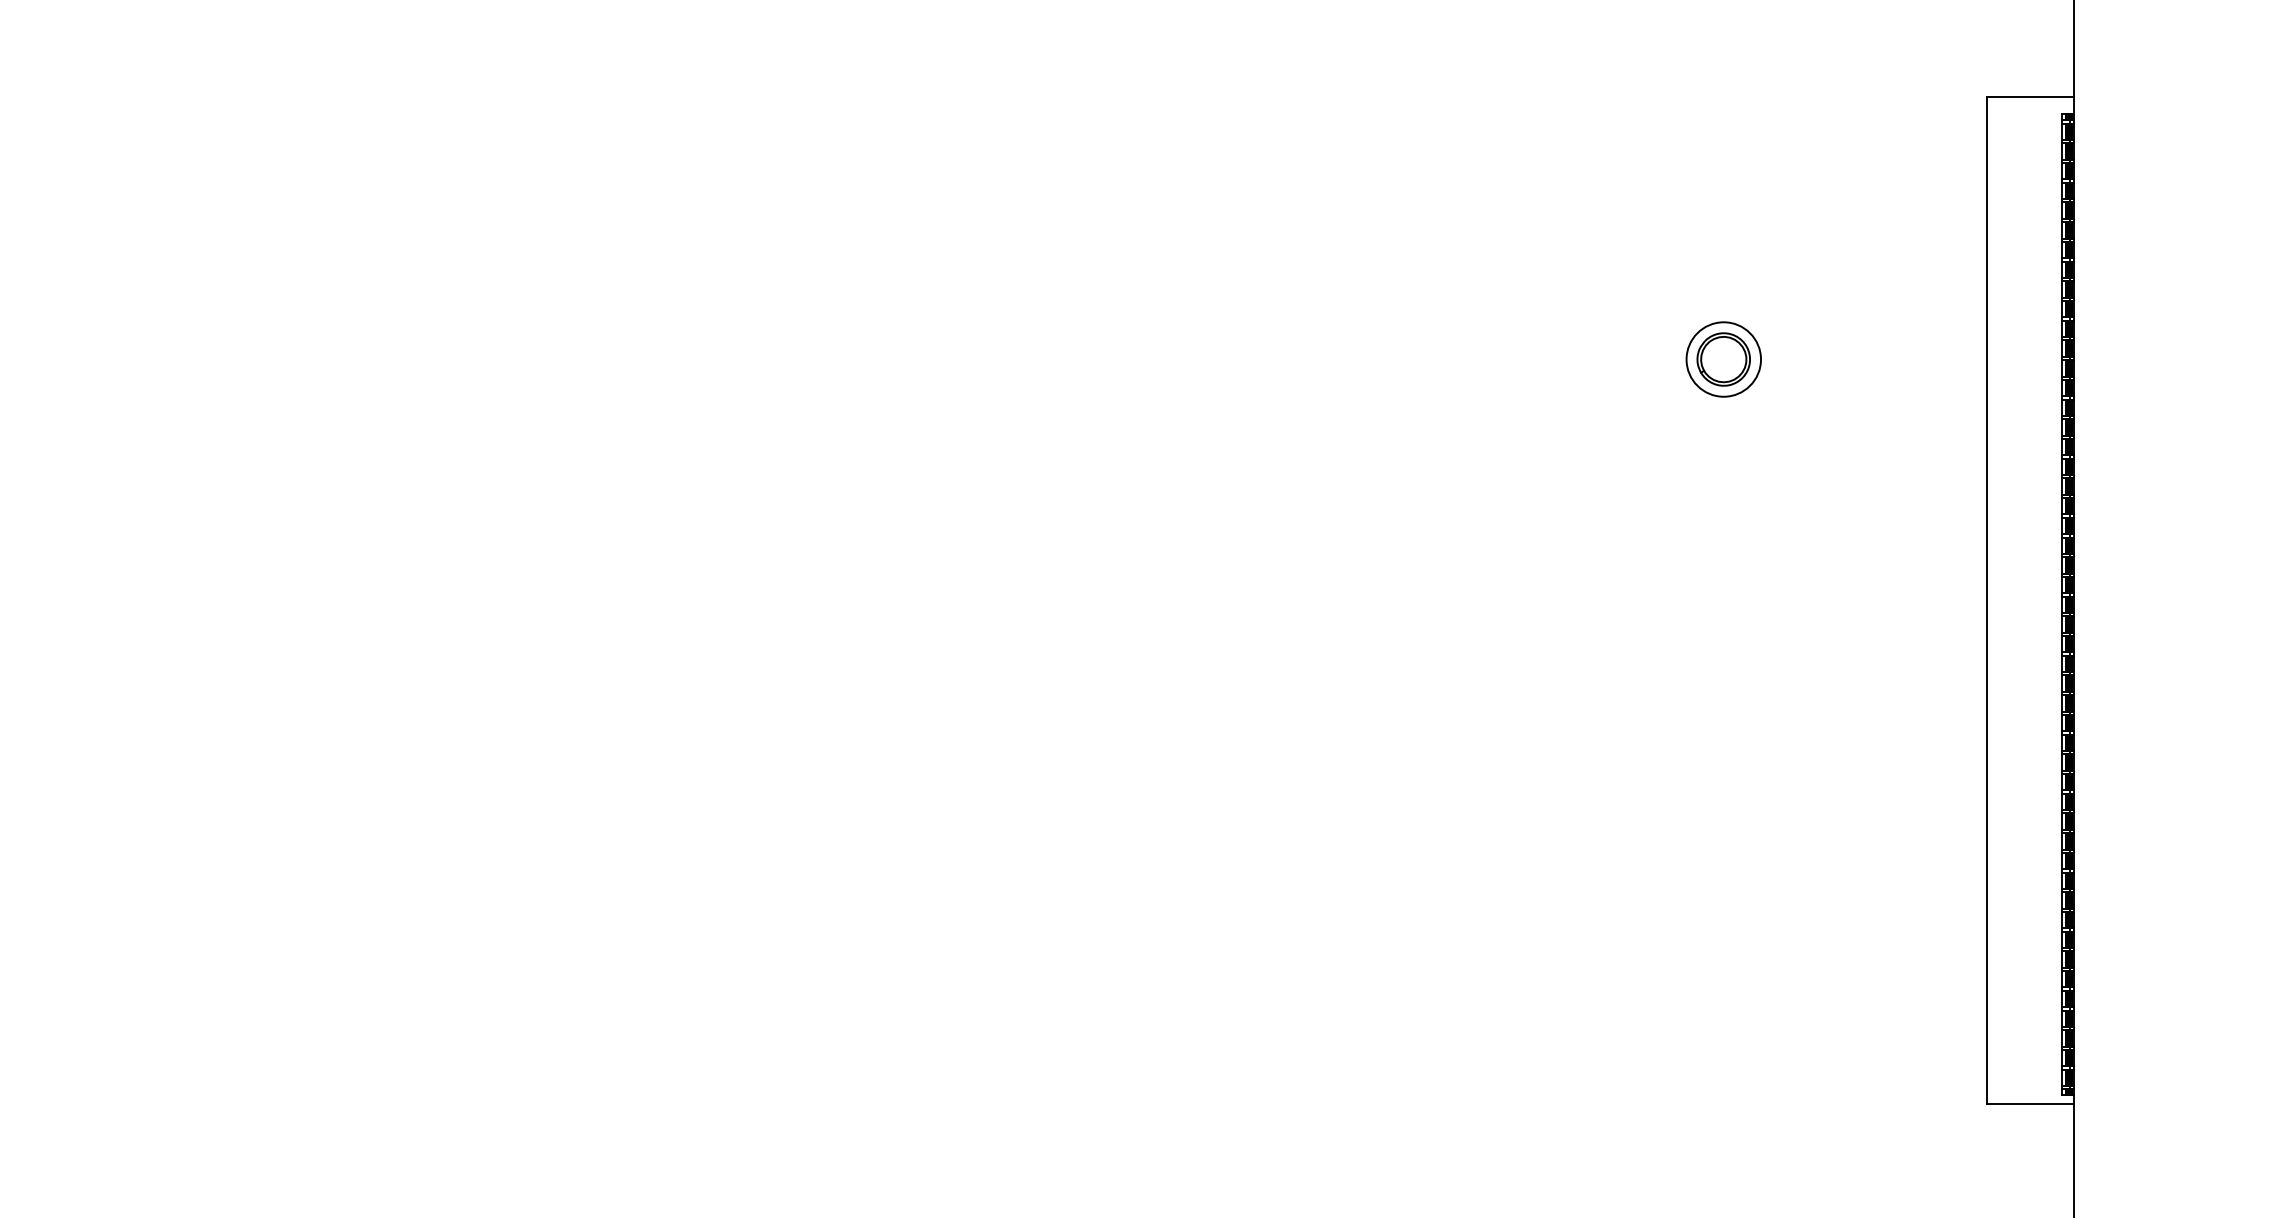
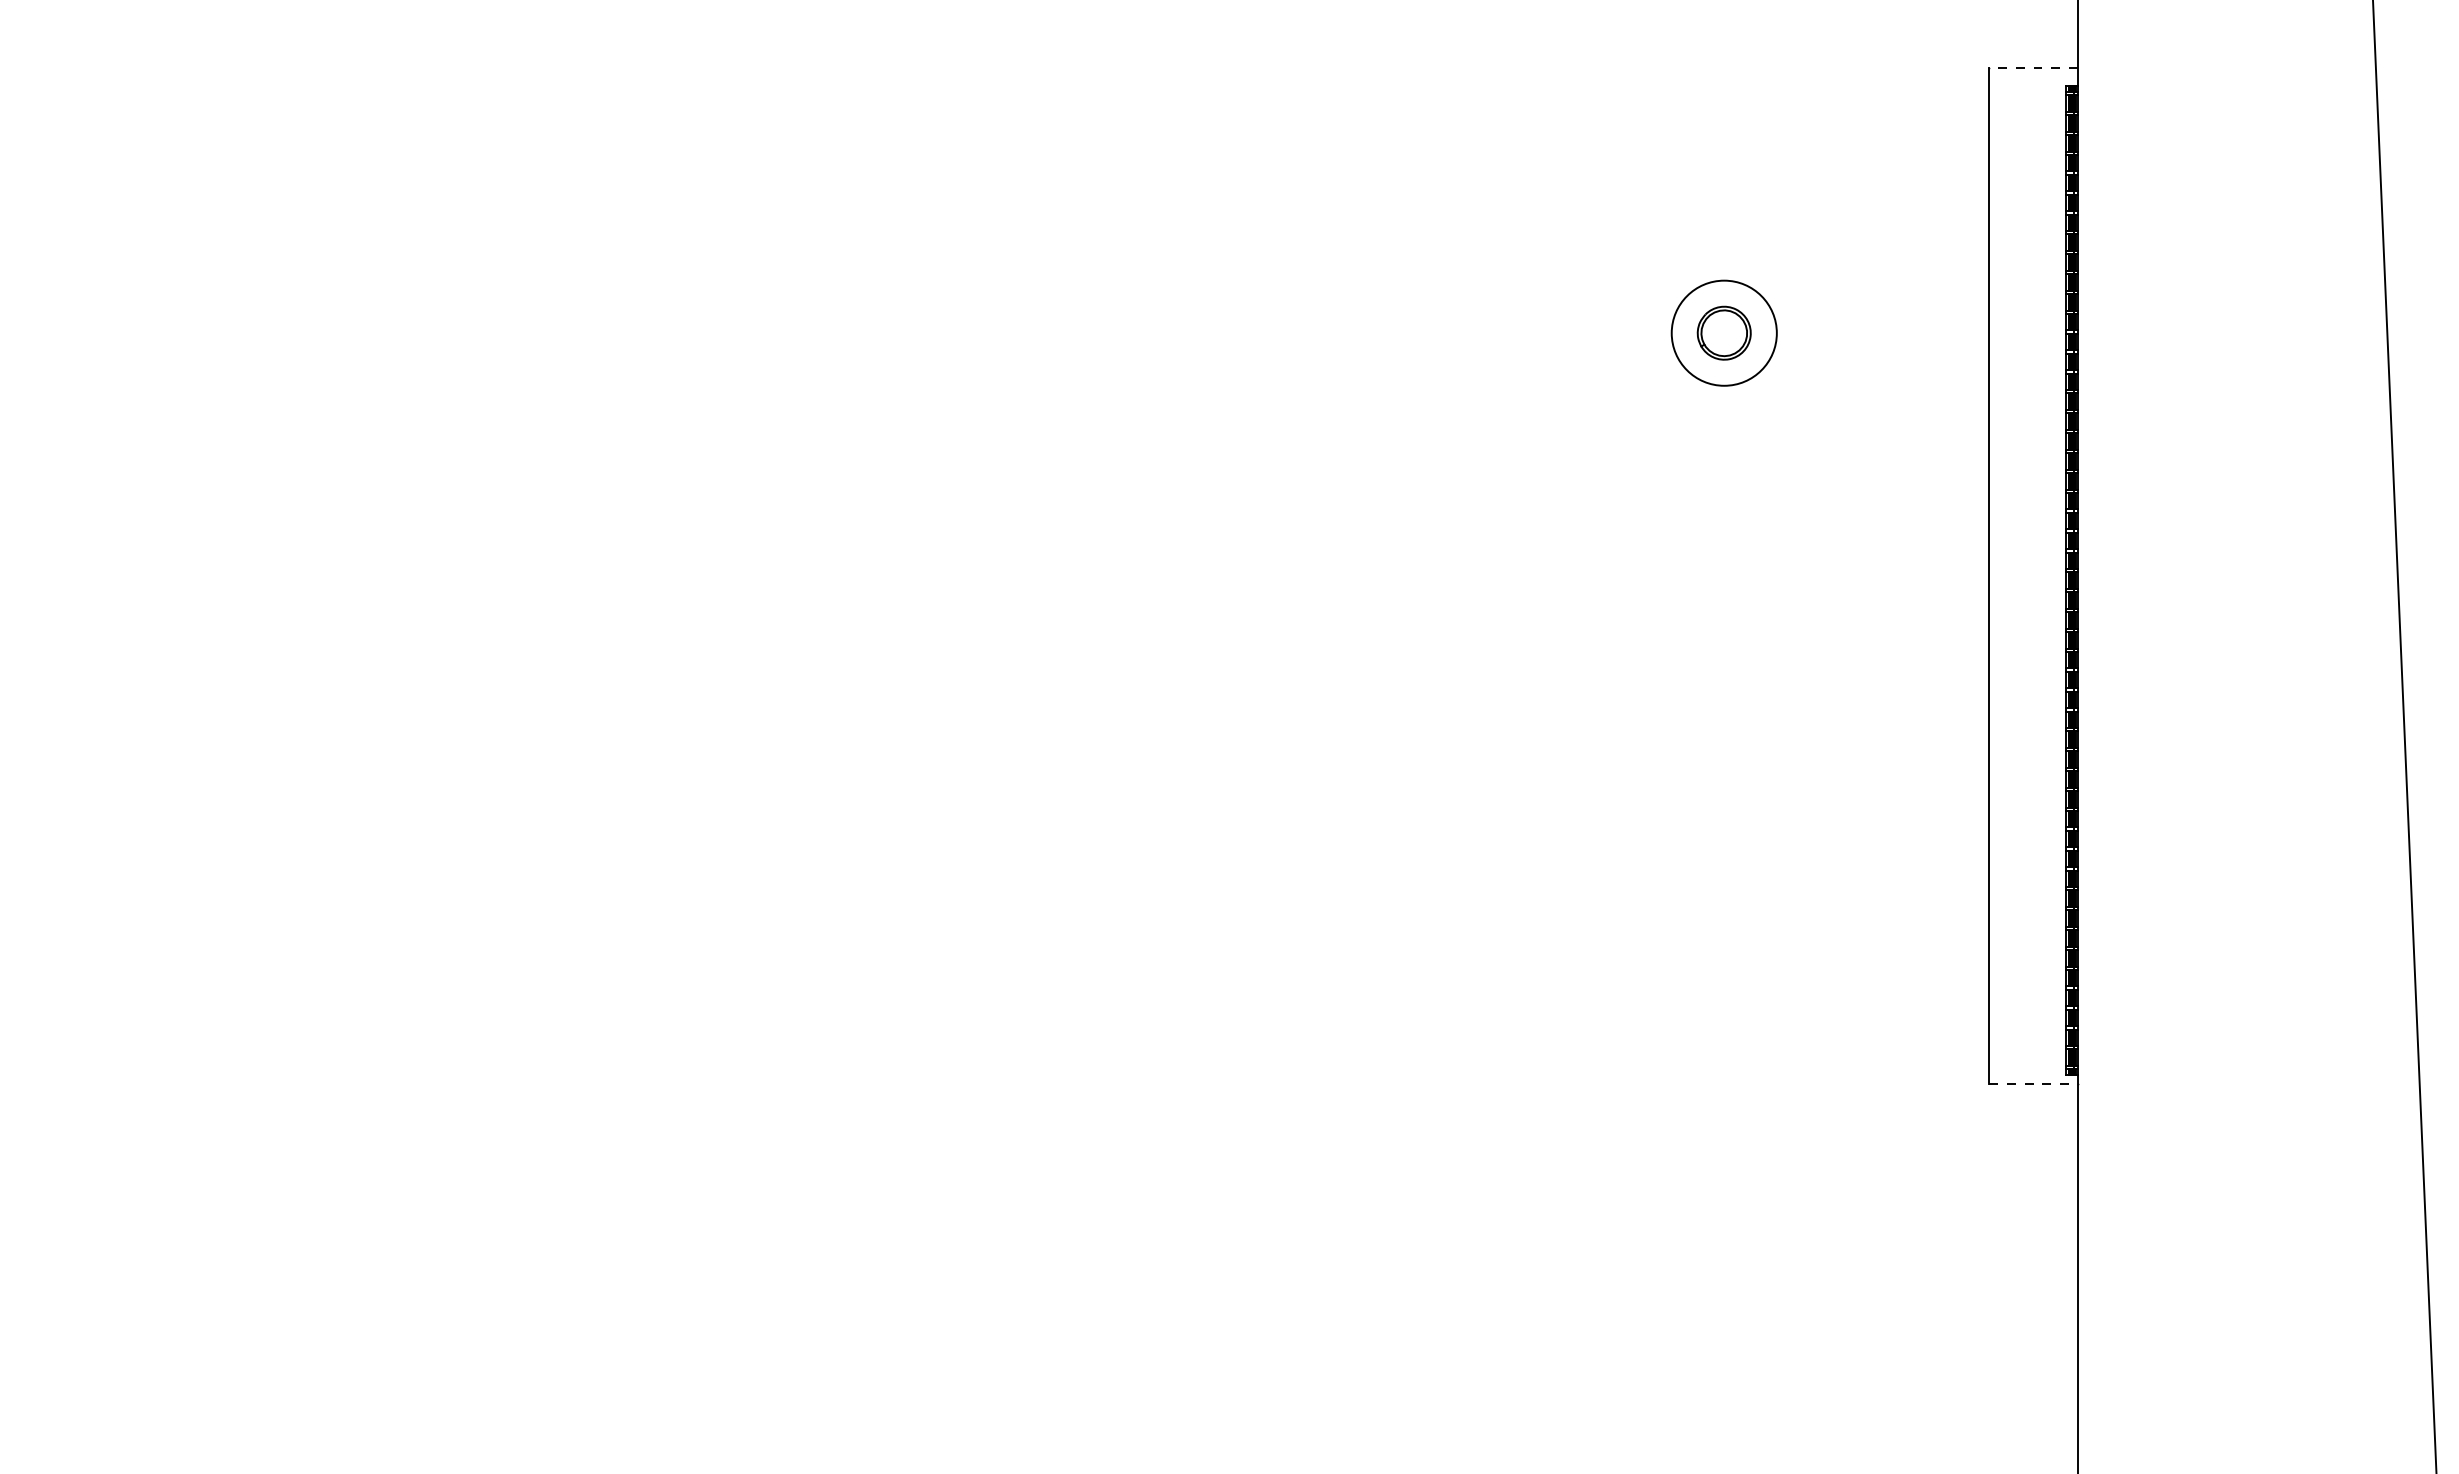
line: (2030, 97) -> (2033, 68), solid -> dashed
circle: (1722, 358) -> (1723, 332), size x1.4
line: (2031, 1104) -> (2034, 1084), solid -> dashed

